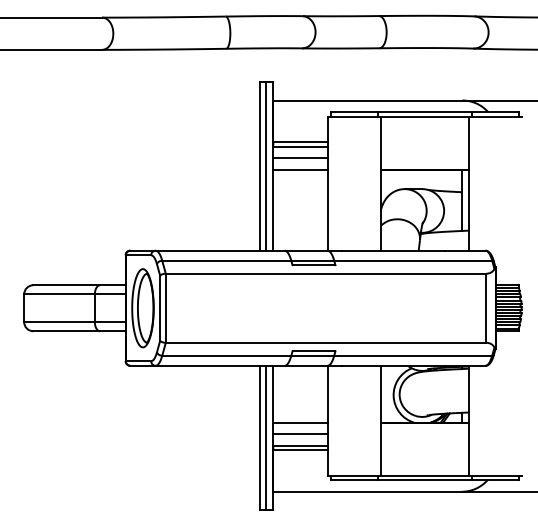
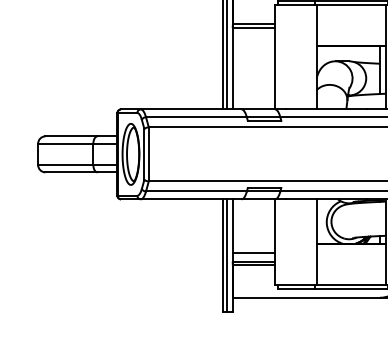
line: (300, 158) -> (254, 37), removed
line: (300, 169) -> (254, 46), removed
line: (300, 422) -> (254, 243), removed

